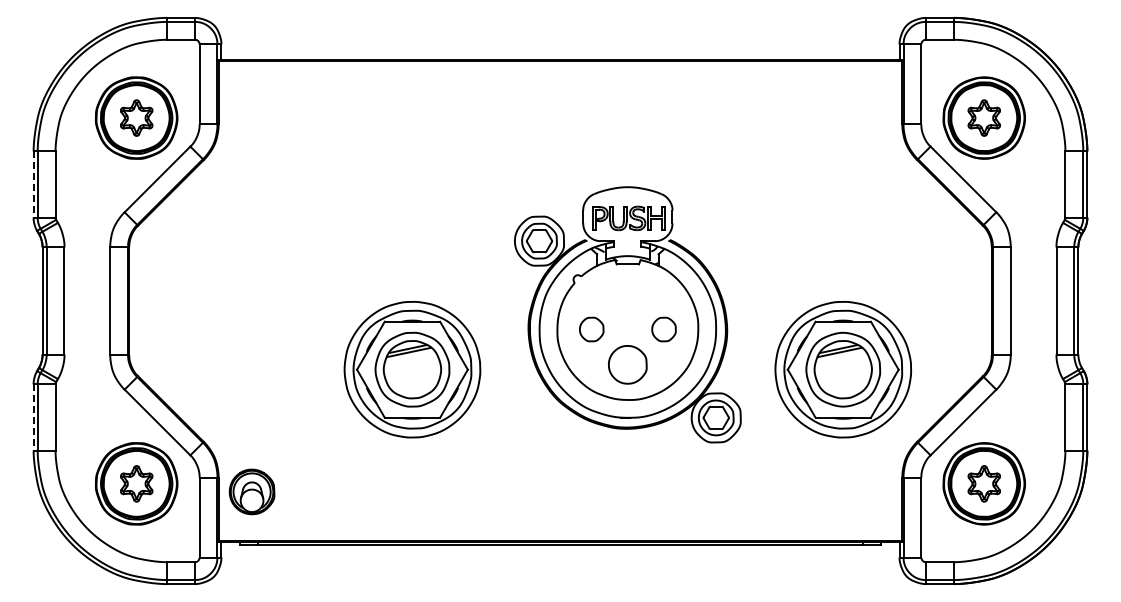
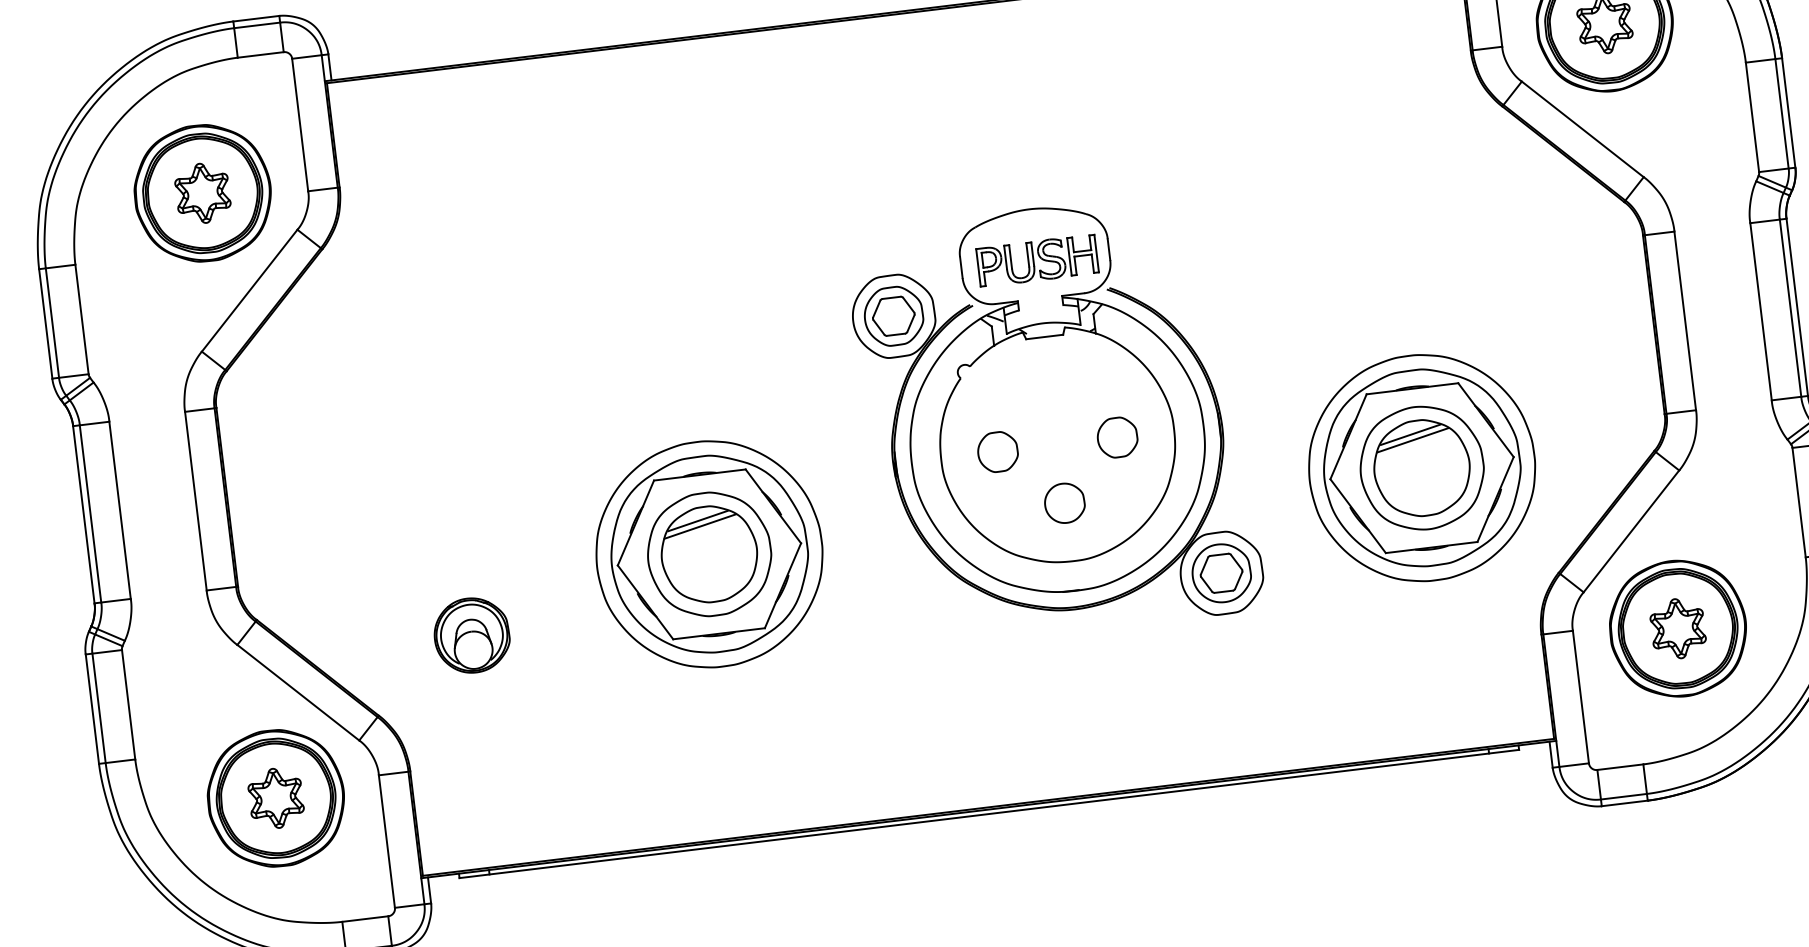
line: (33, 185) -> (45, 325), dashed -> solid
part: (627, 364) -> (1064, 502), size x0.62
line: (33, 417) -> (92, 709), dashed -> solid
part: (251, 491) -> (470, 634), moved

